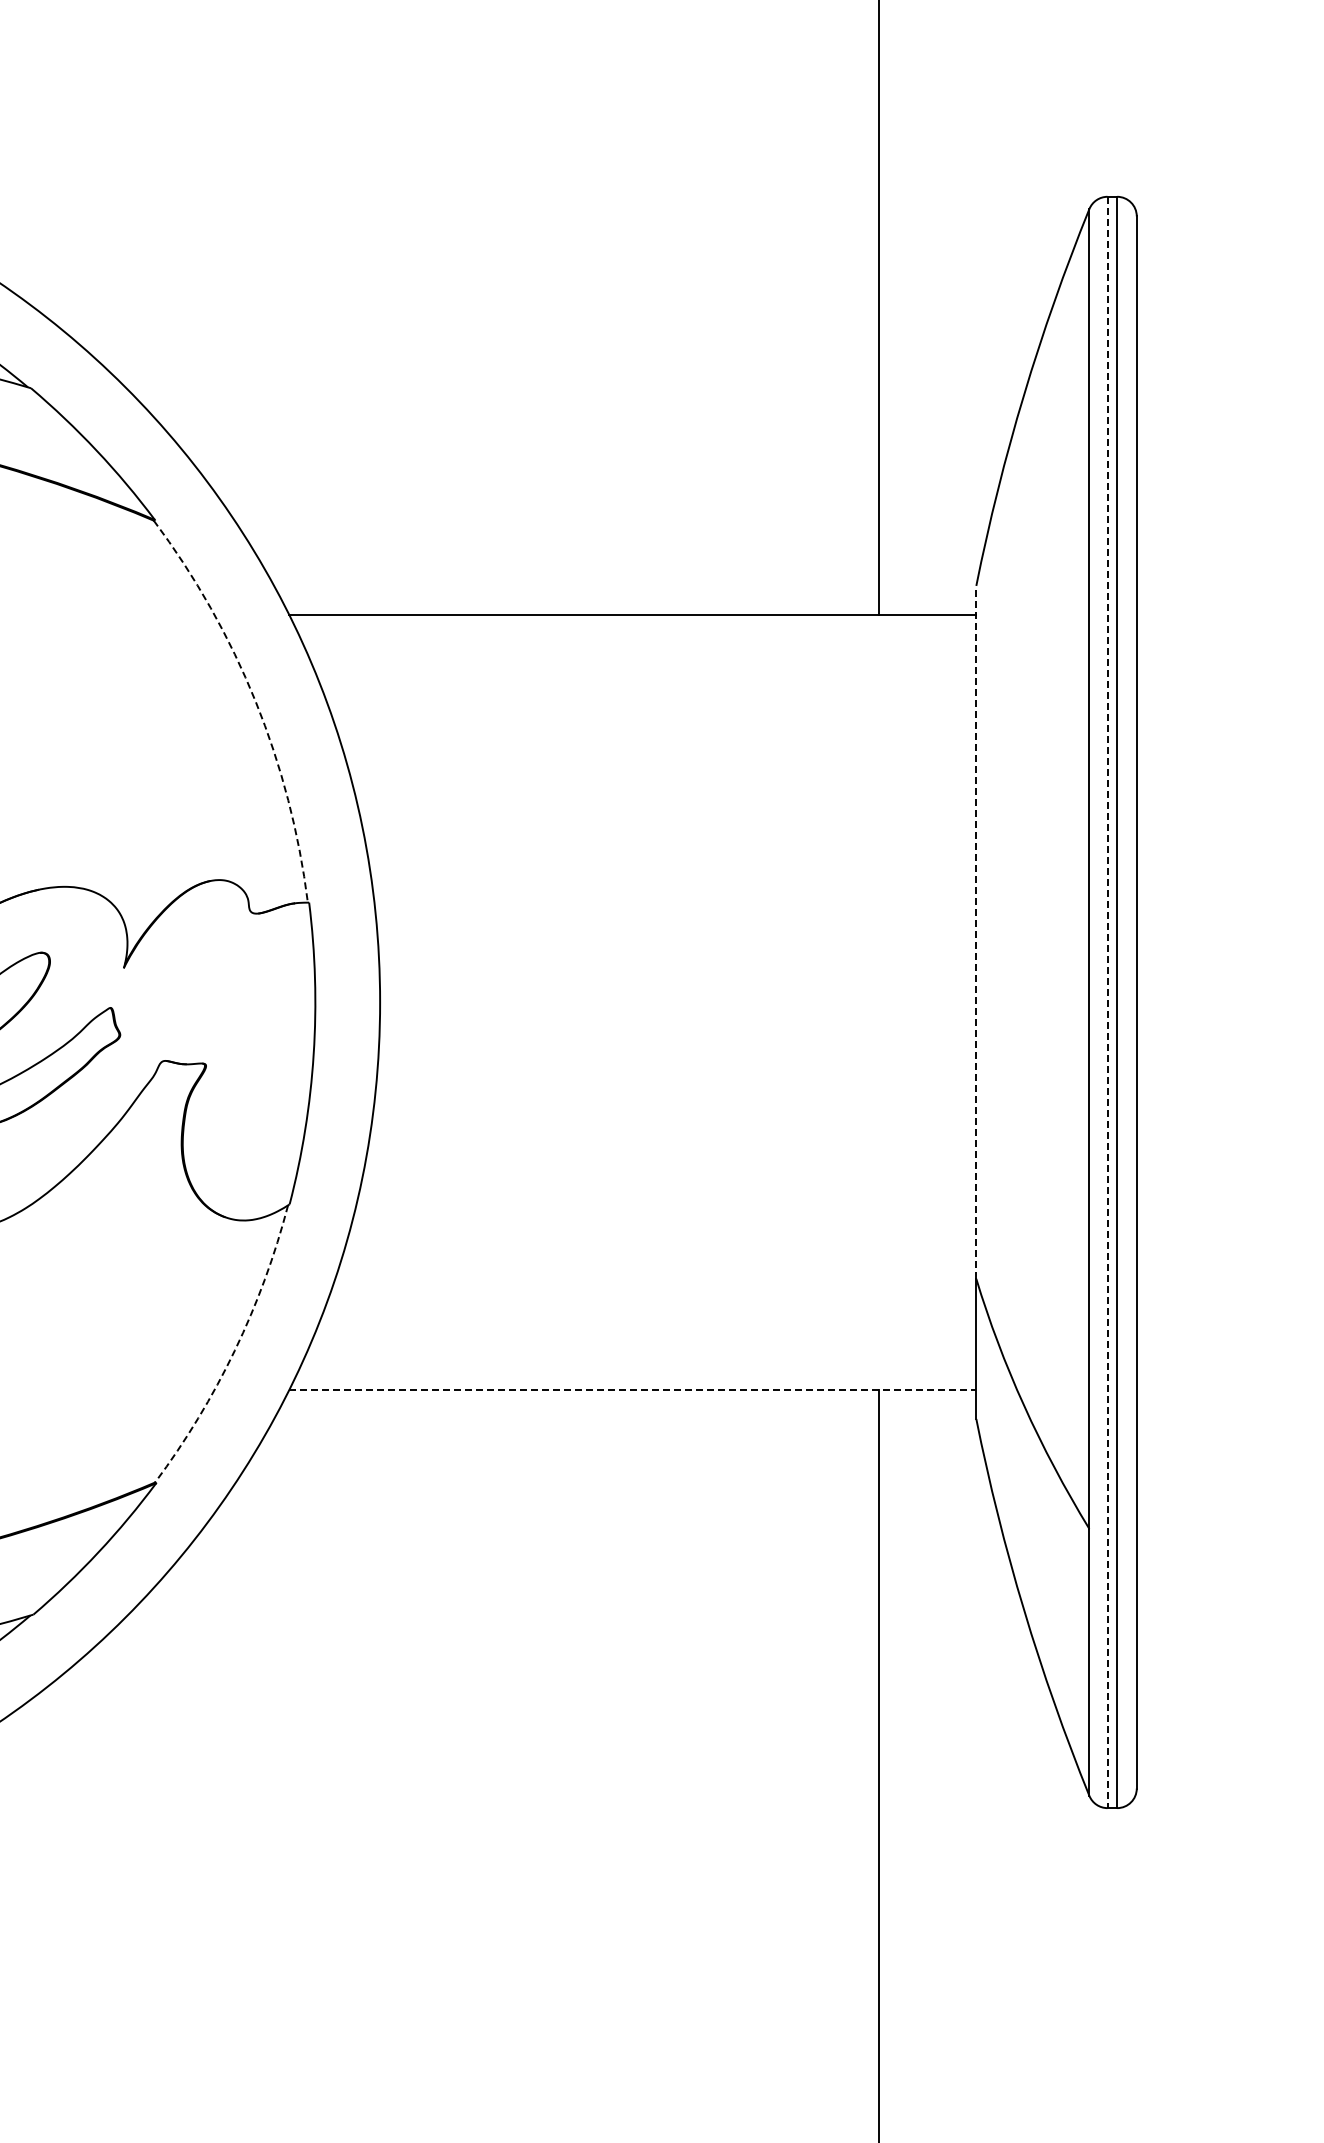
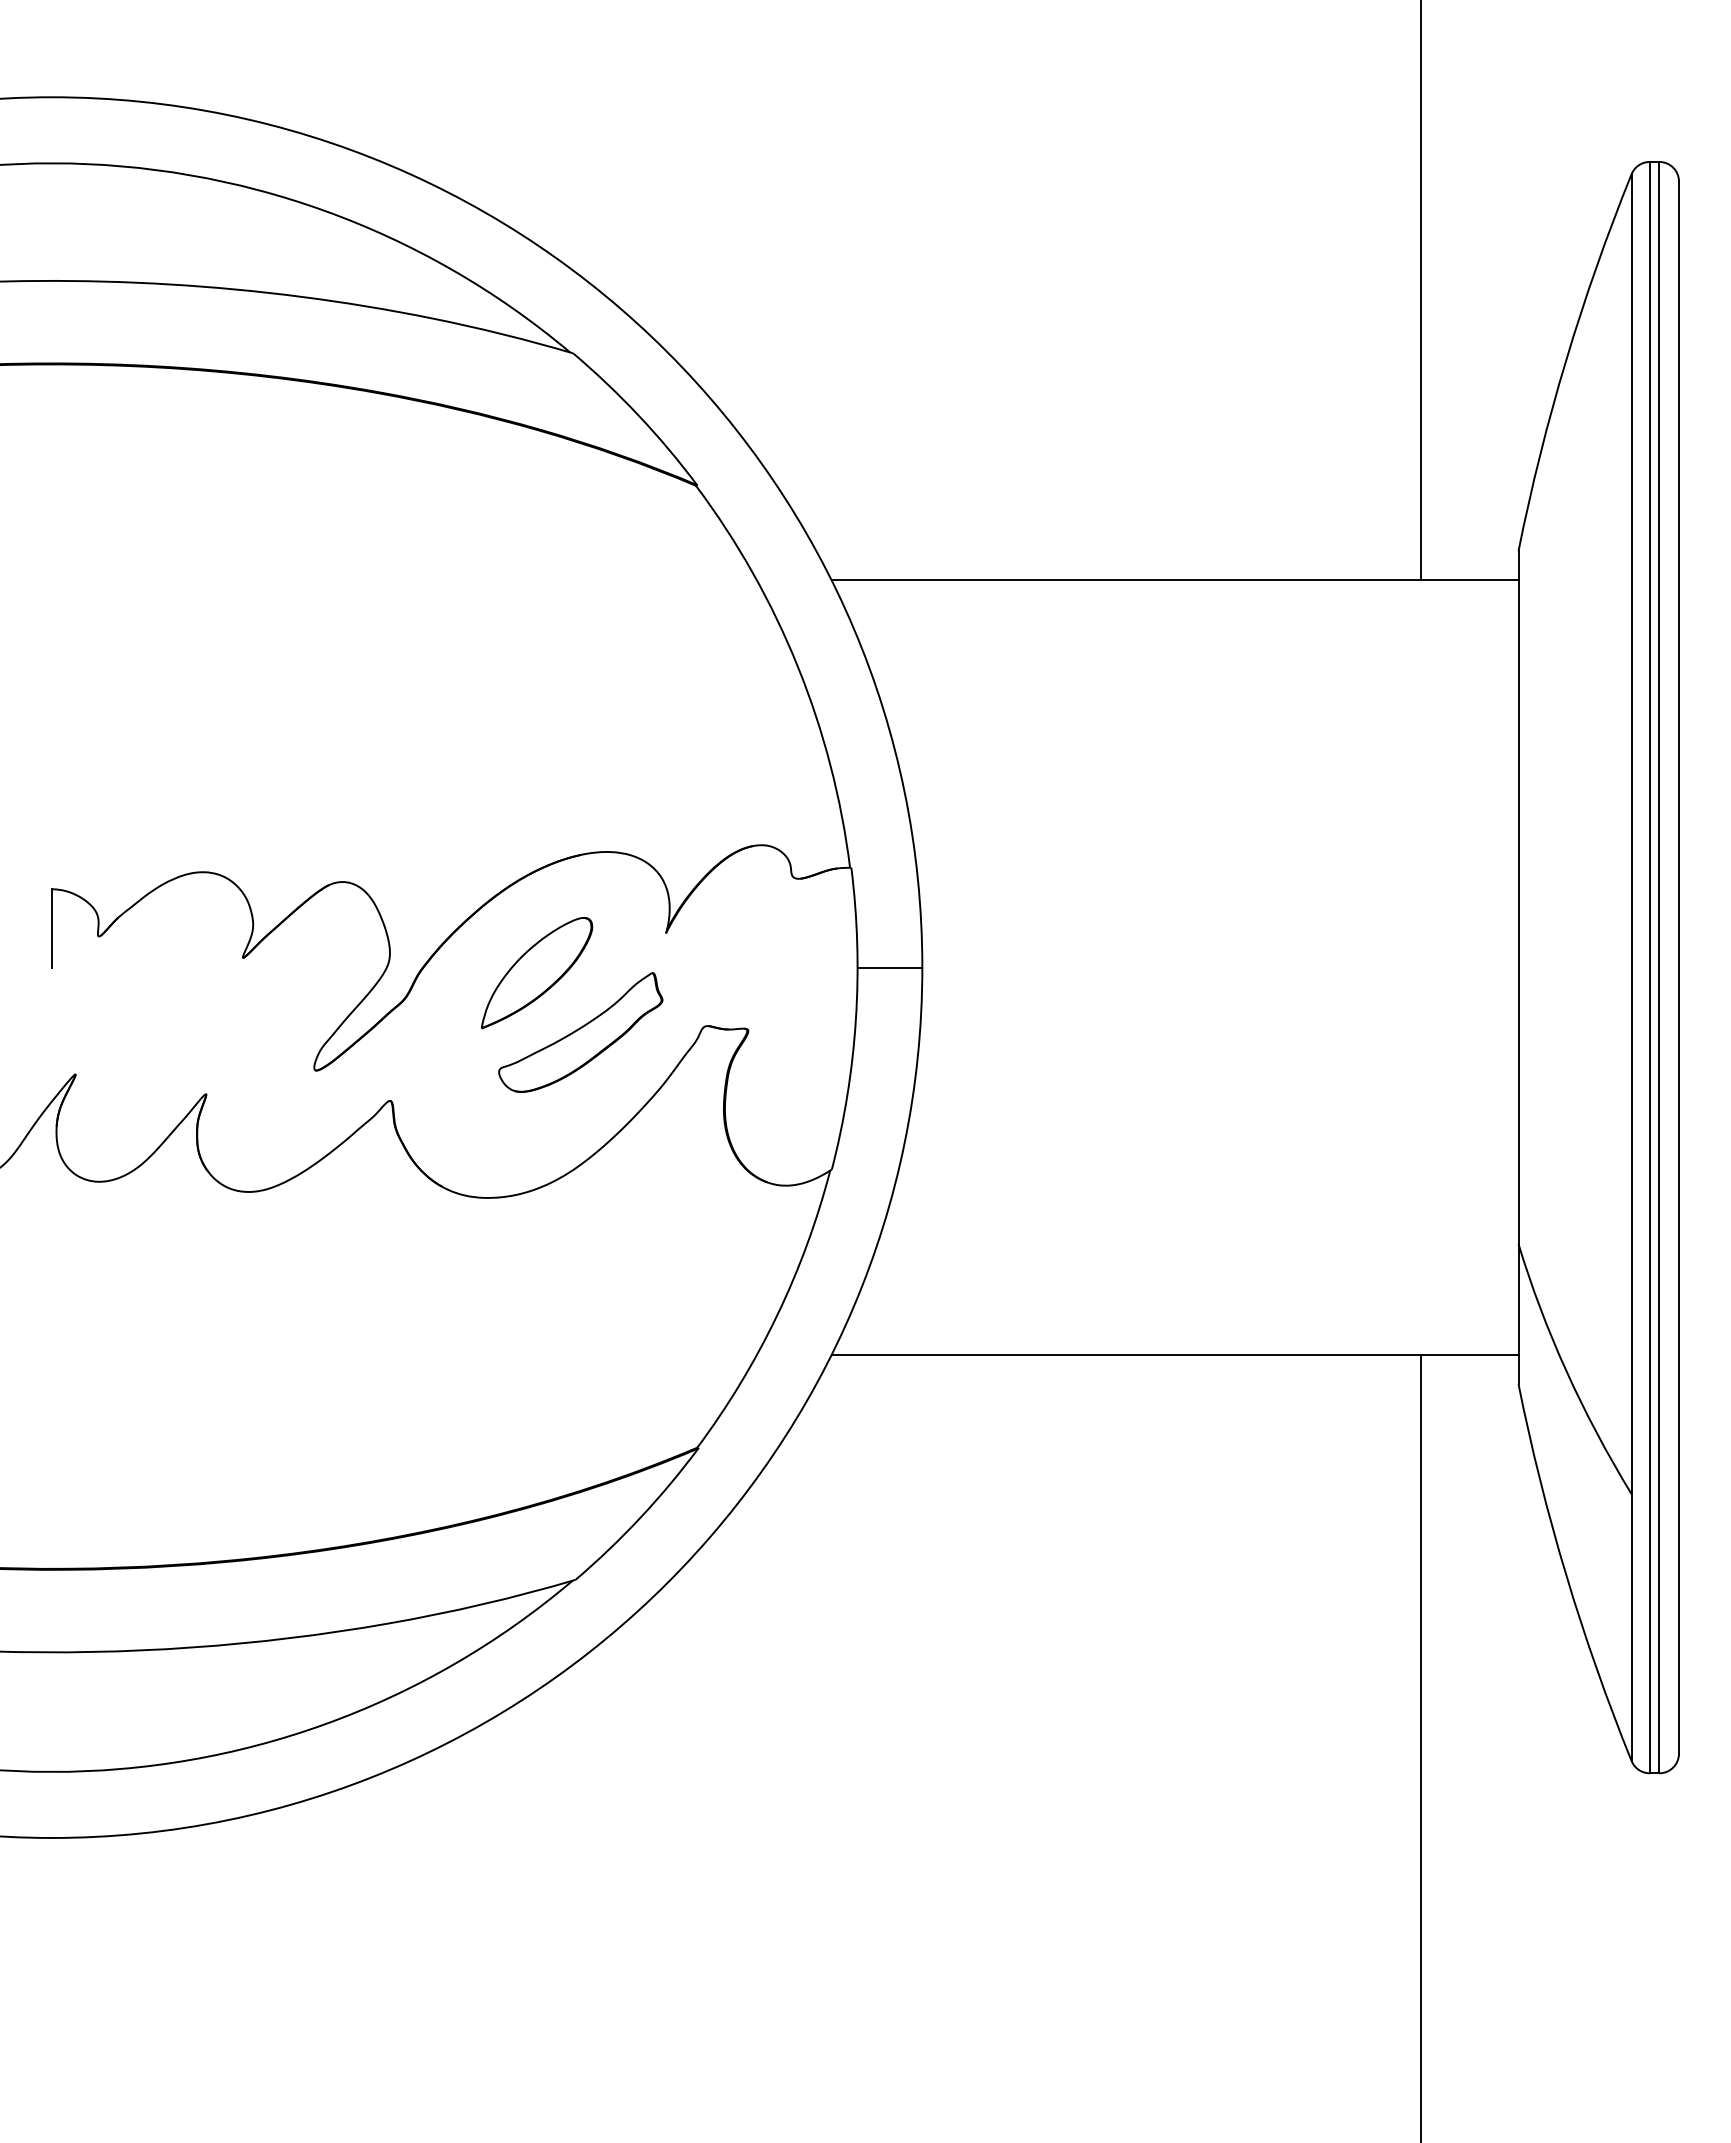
arc: (255, 701) -> (797, 666), dashed -> solid
line: (976, 932) -> (1518, 897), dashed -> solid
line: (347, 1002) -> (889, 967), added
line: (1107, 1002) -> (1649, 967), dashed -> solid
arc: (235, 1350) -> (777, 1315), dashed -> solid
line: (633, 1389) -> (1175, 1354), dashed -> solid

